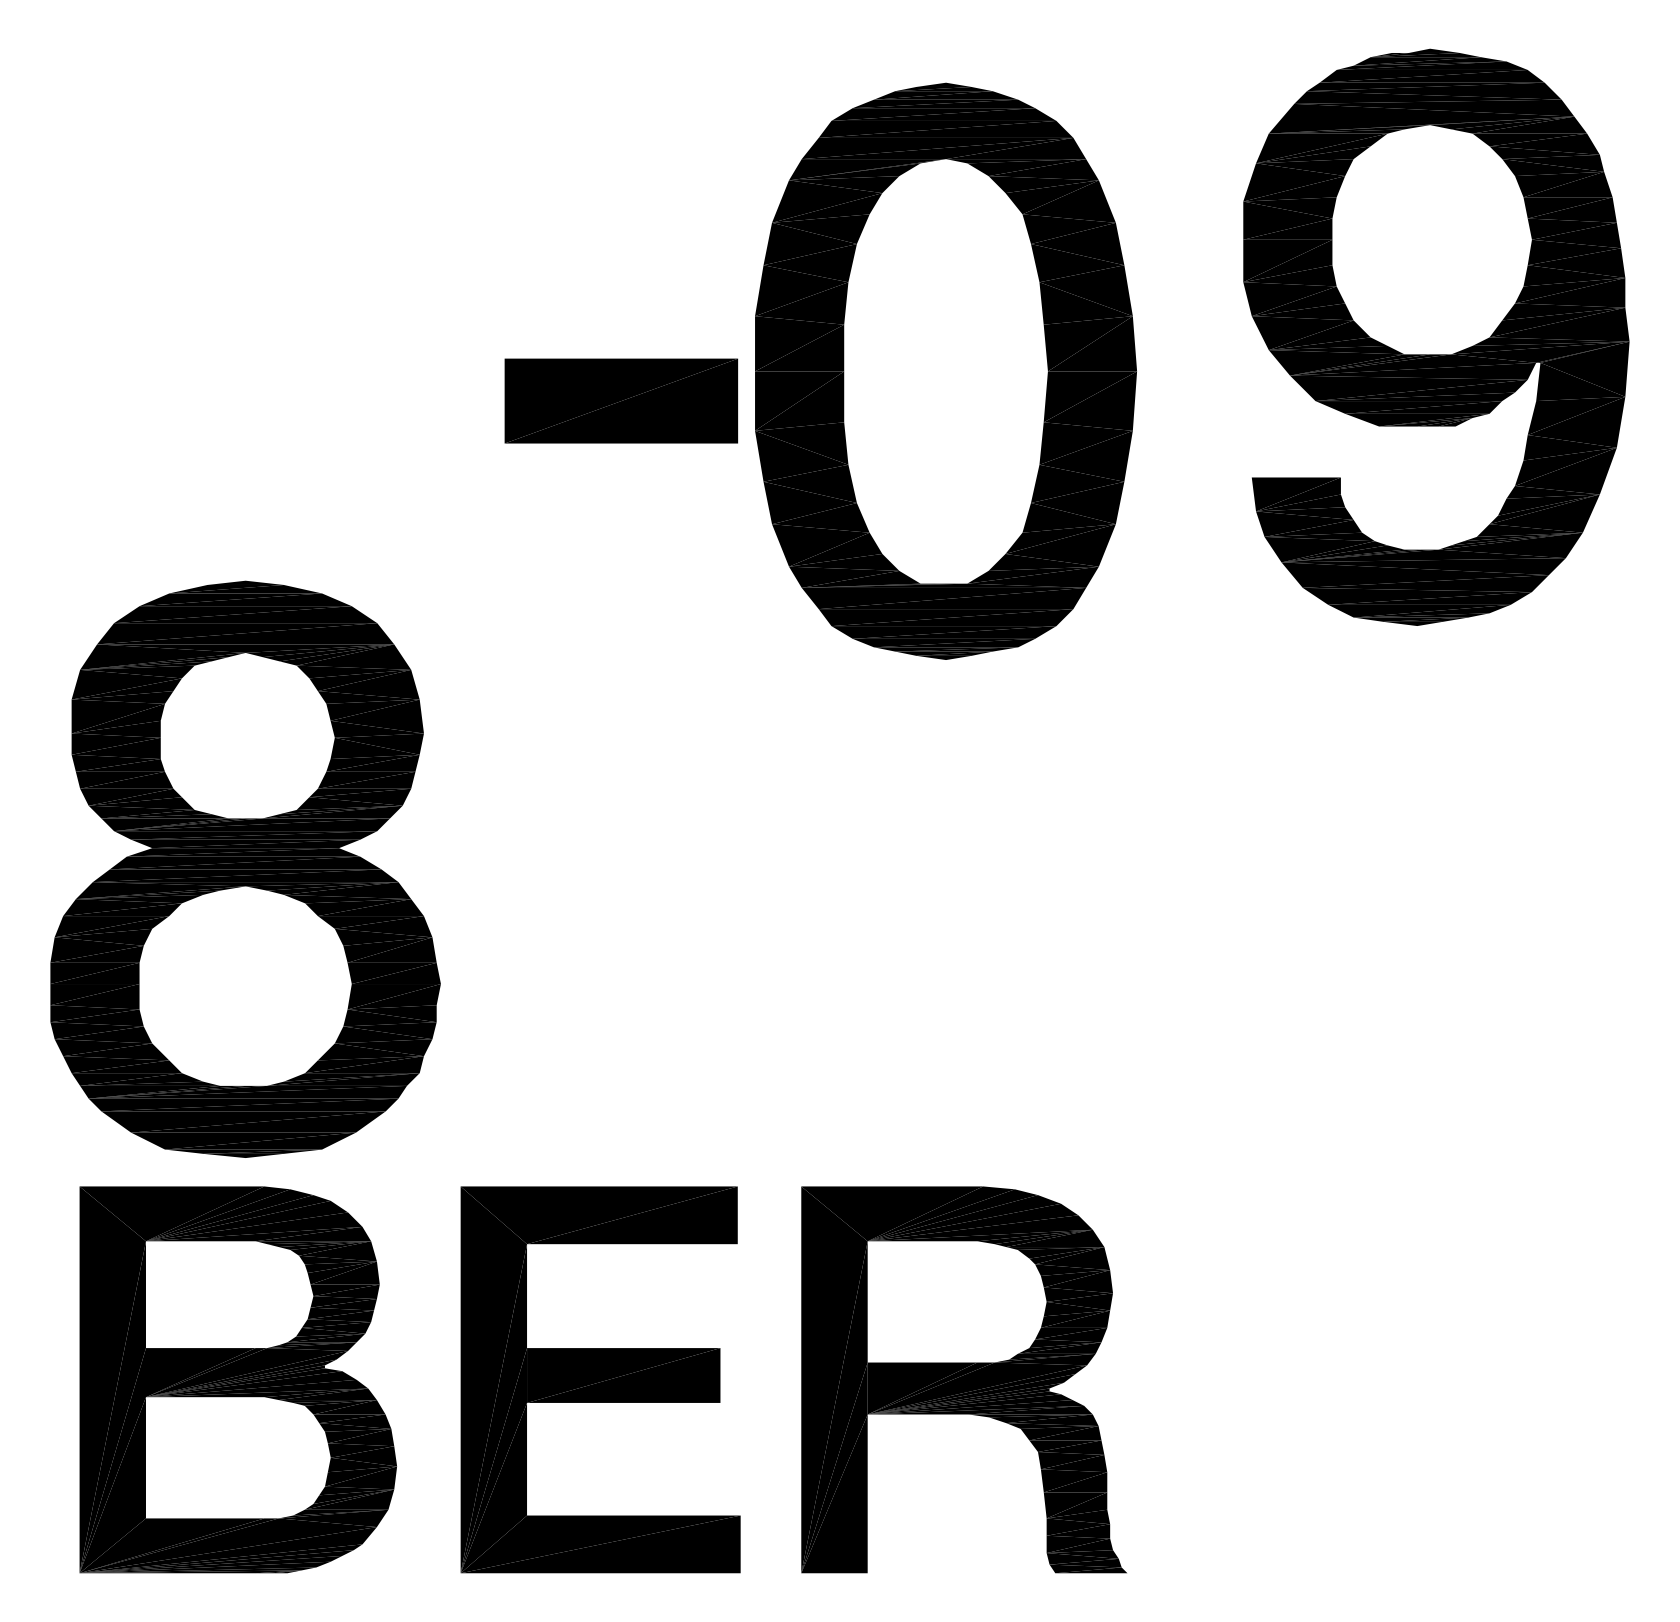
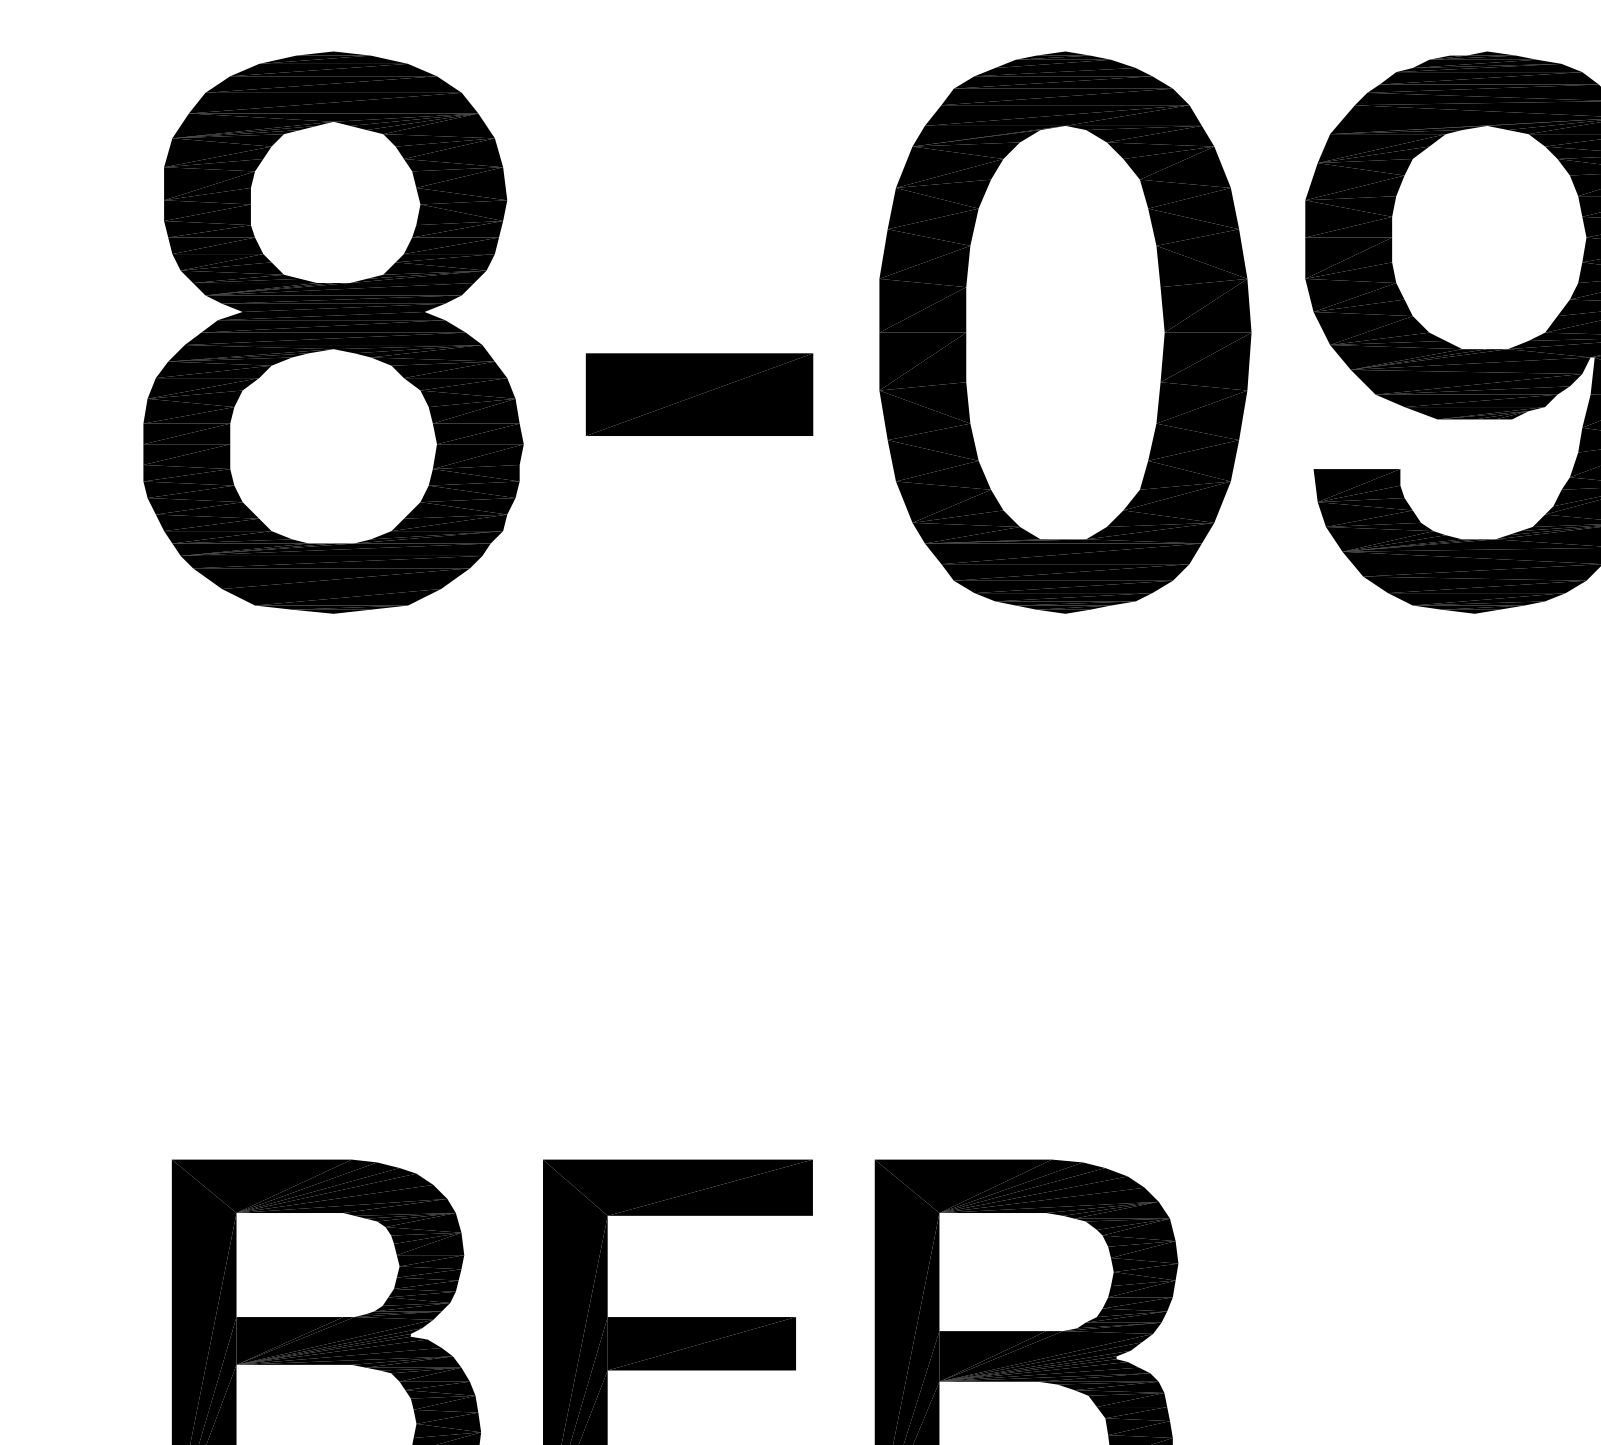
part: (945, 370) -> (1064, 331), moved
part: (245, 868) -> (333, 331), moved

